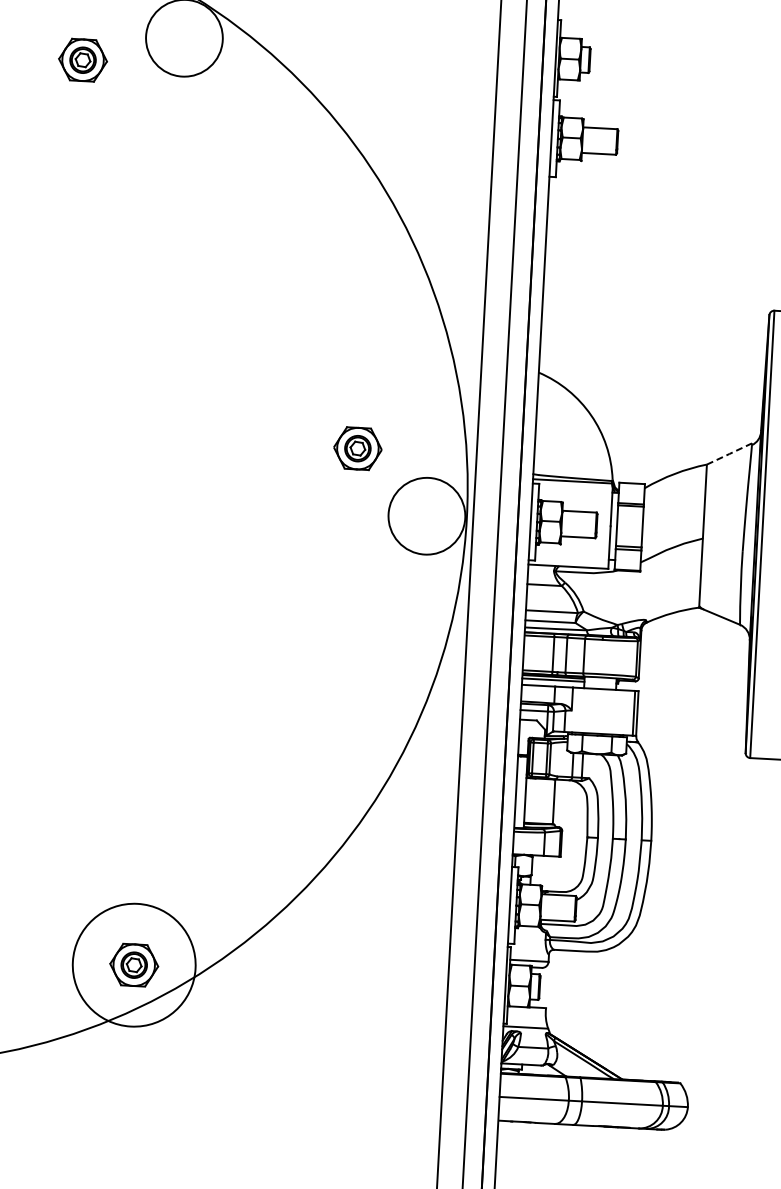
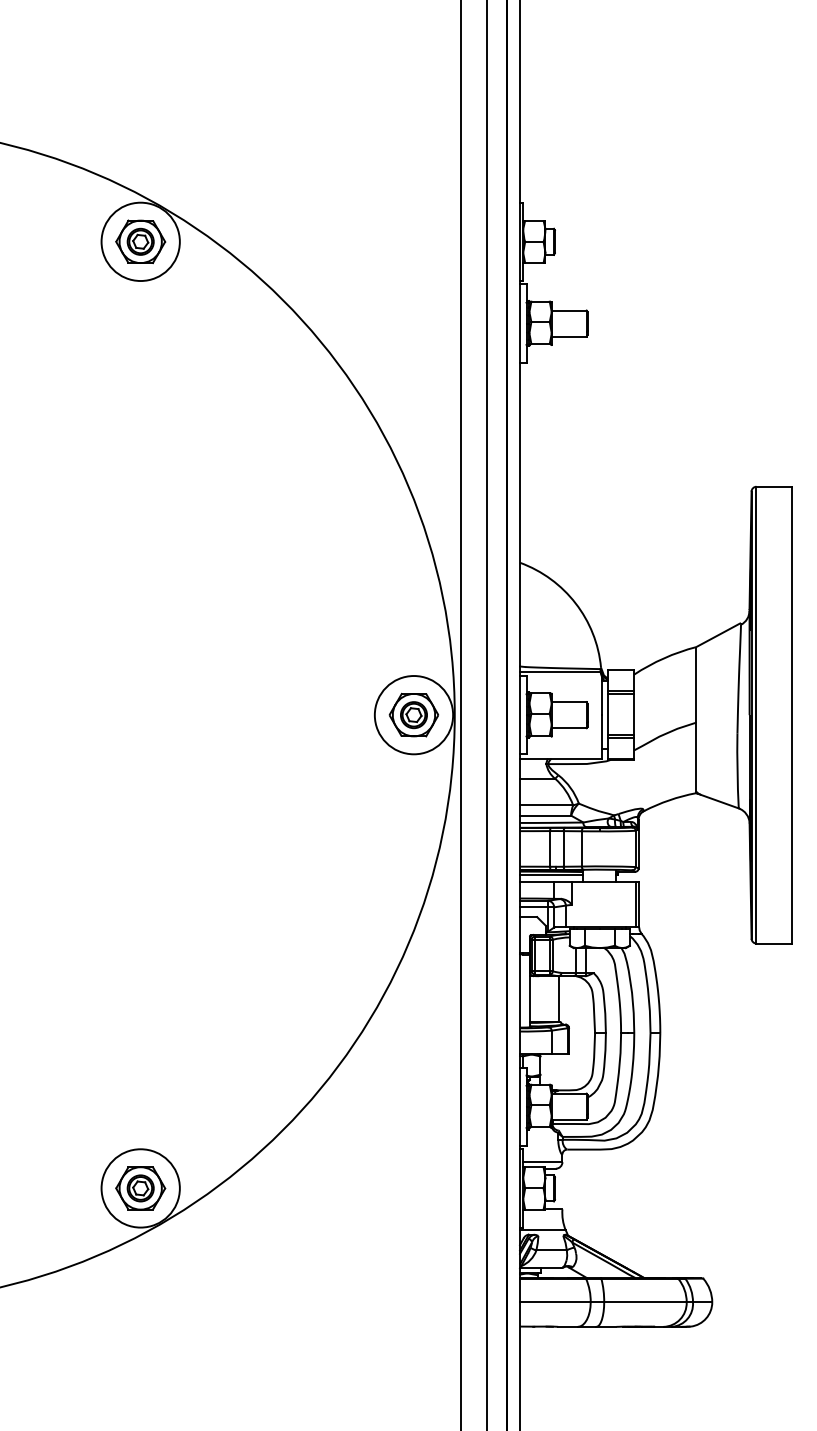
part: (82, 59) -> (140, 241), moved
part: (357, 448) -> (413, 714), moved
line: (729, 454) -> (718, 635), dashed -> solid
circle: (134, 965) -> (140, 1188), size x0.62

